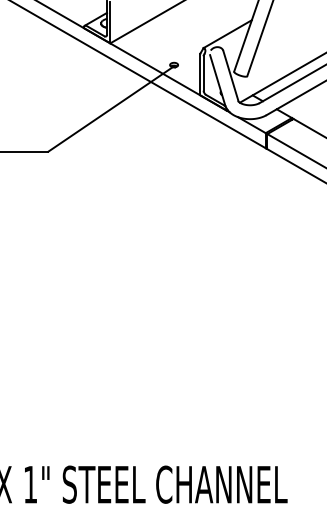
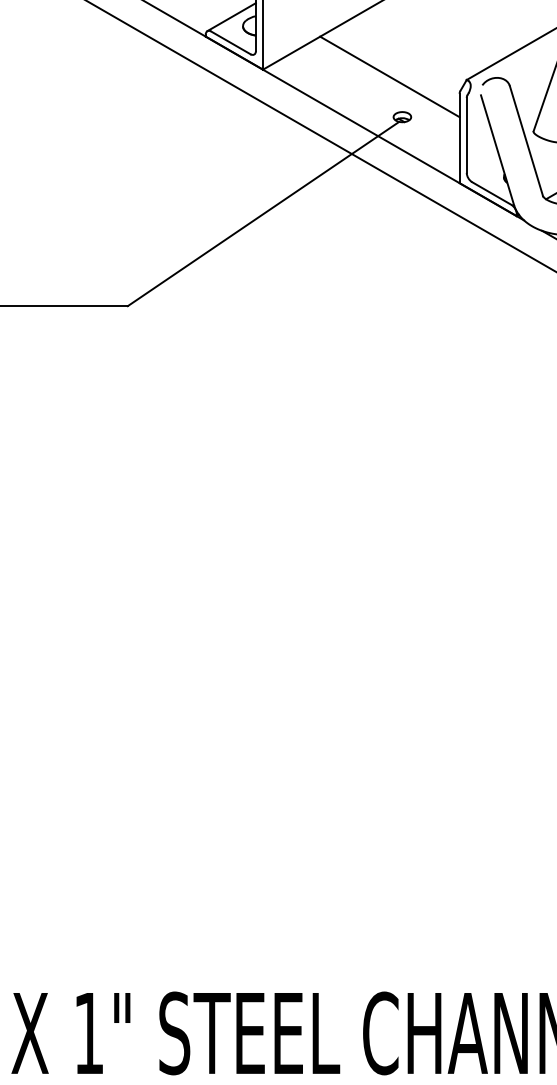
line: (168, 46) -> (390, 76), added

